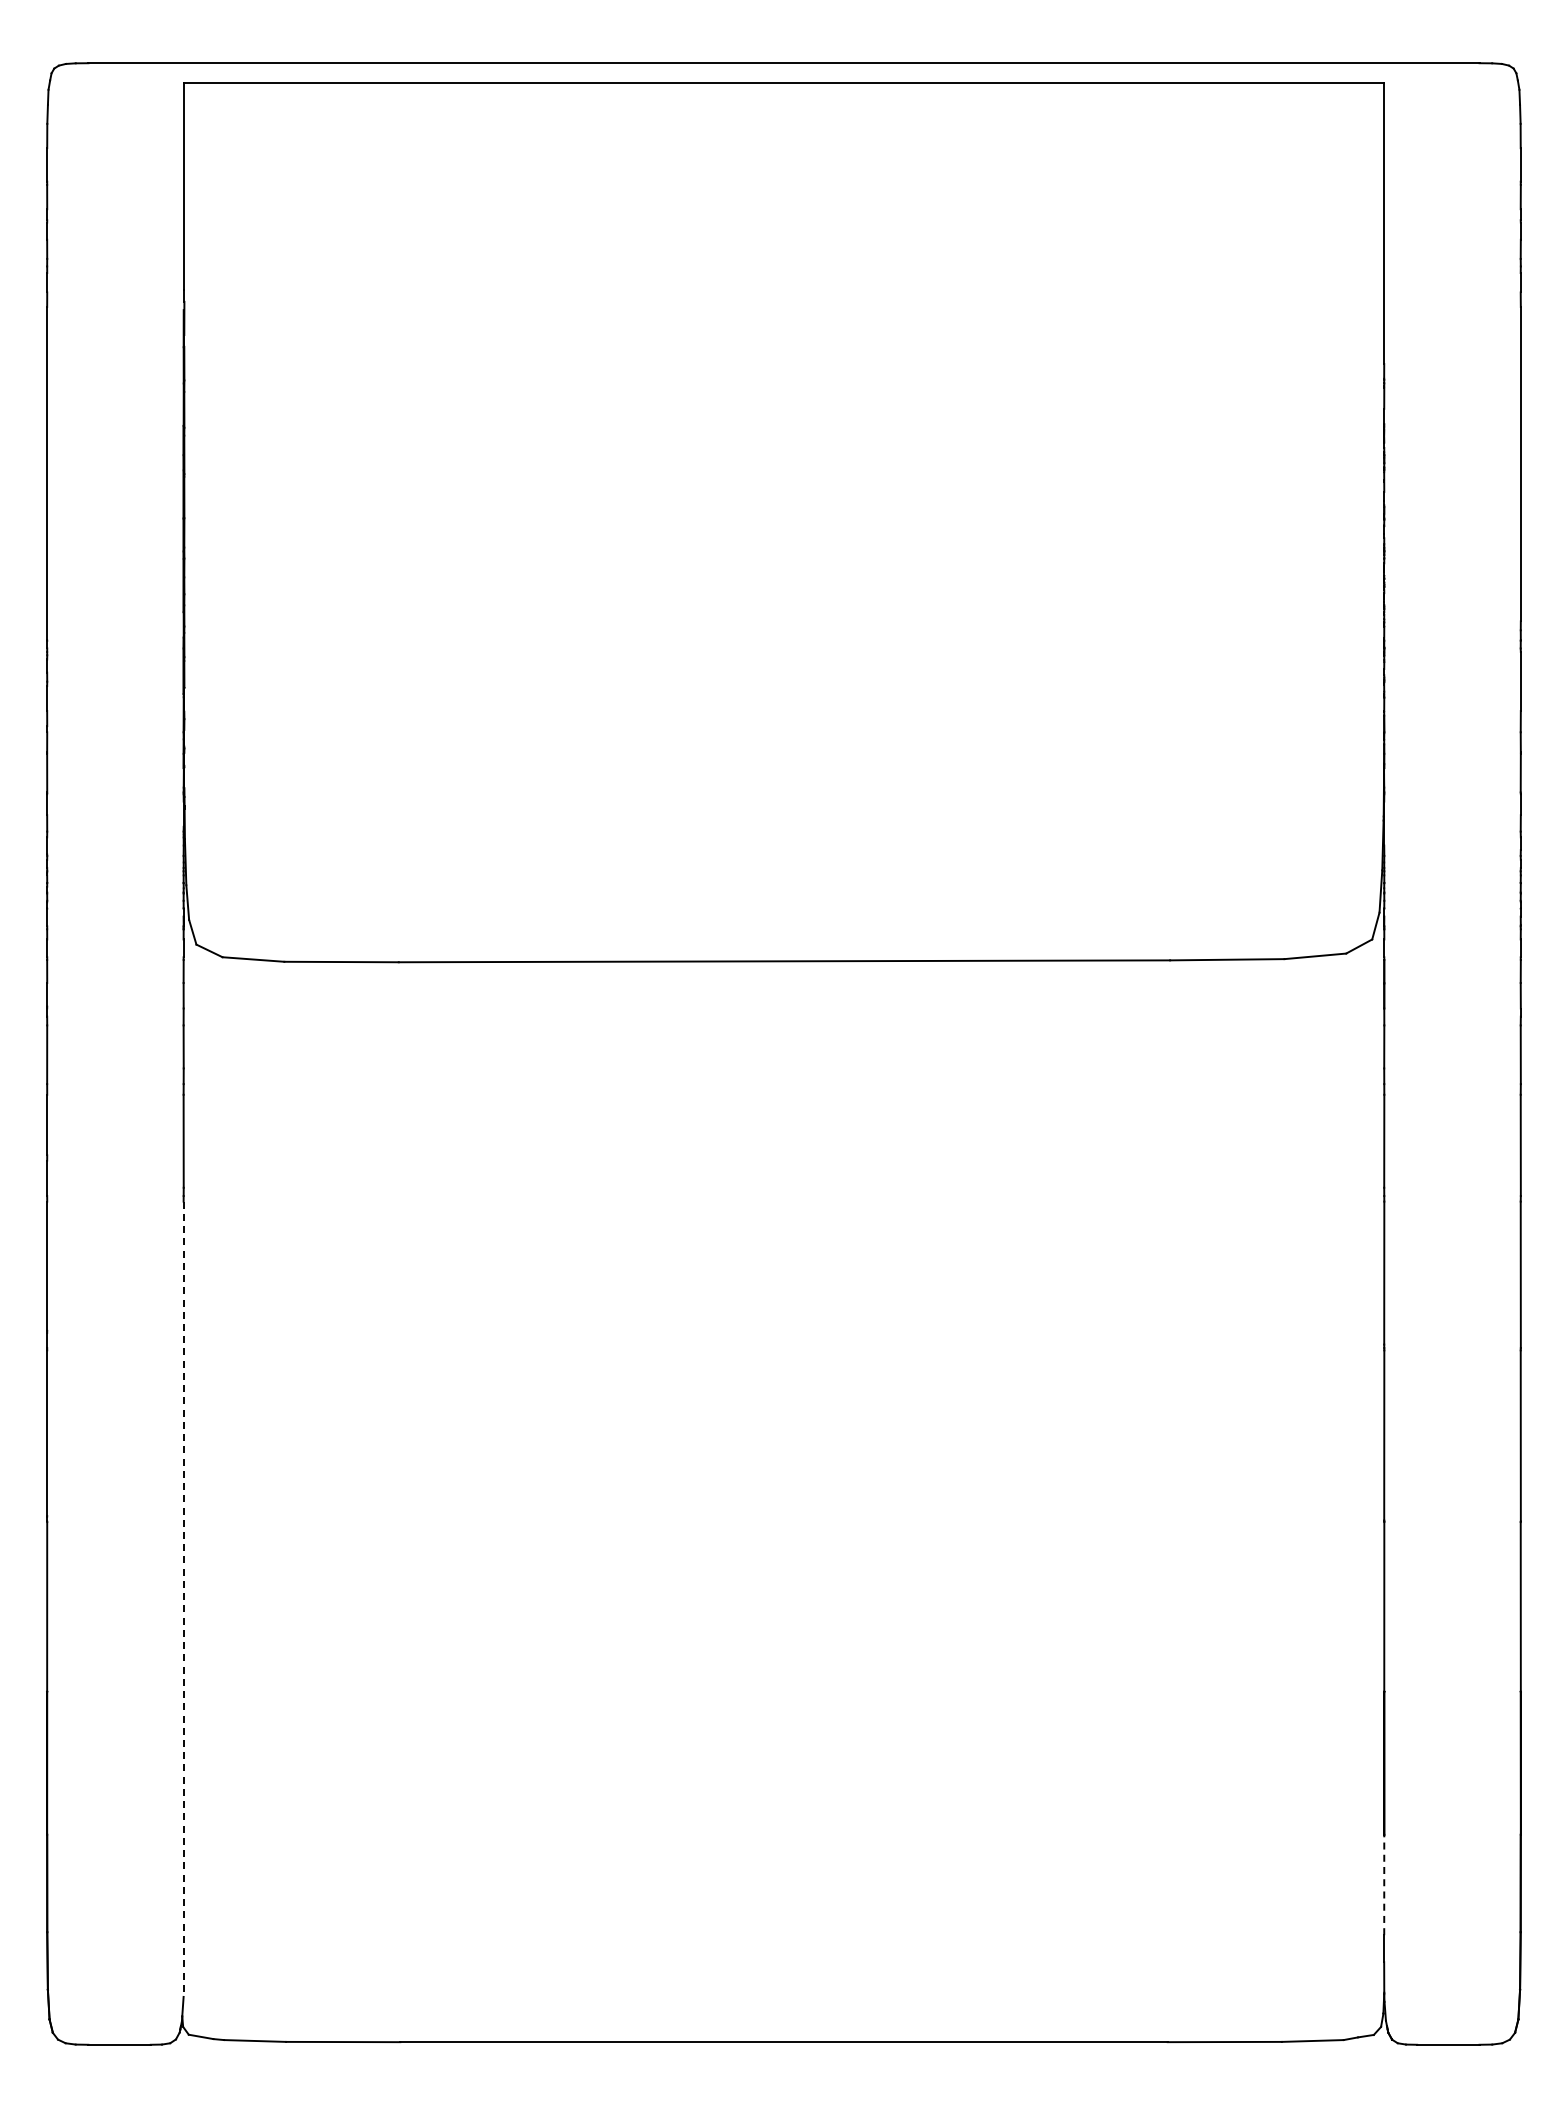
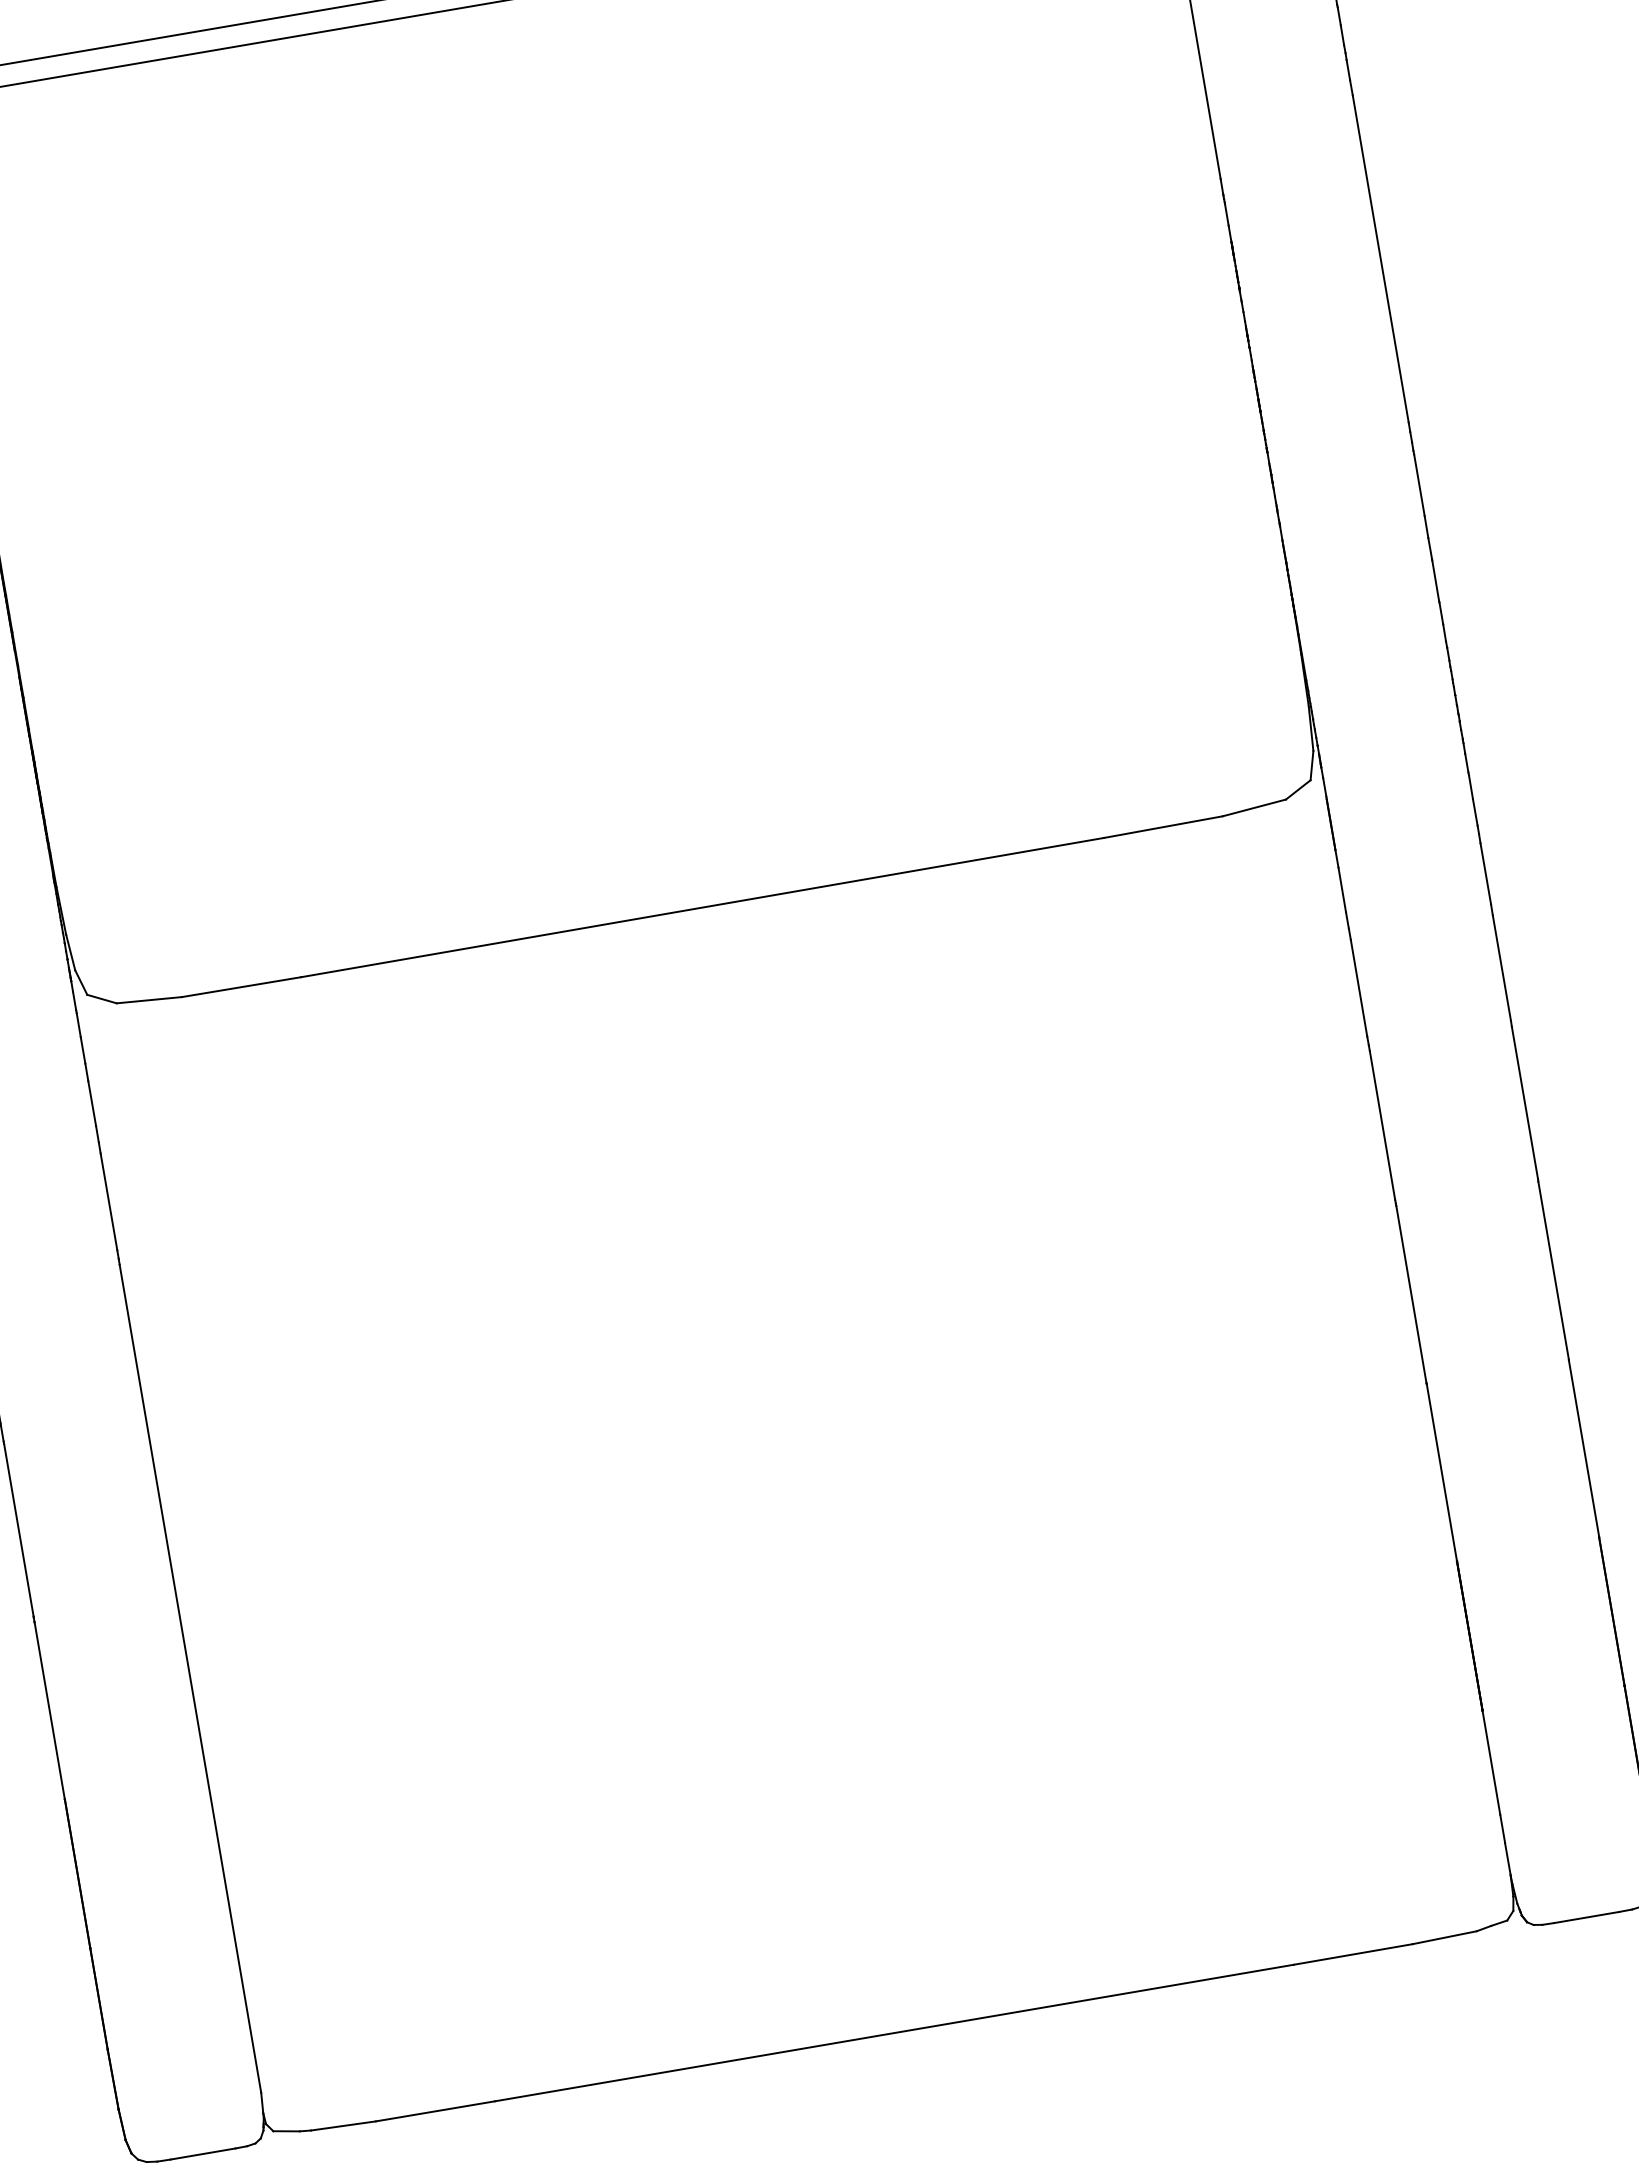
line: (183, 1599) -> (190, 1679), dashed -> solid
line: (1384, 1885) -> (1491, 1763), dashed -> solid

